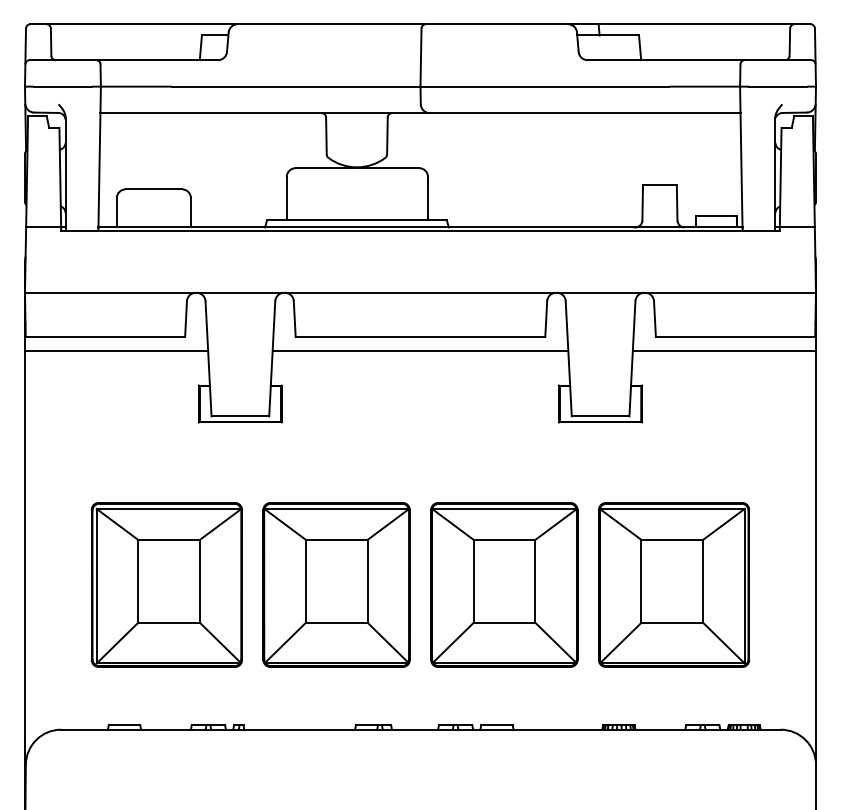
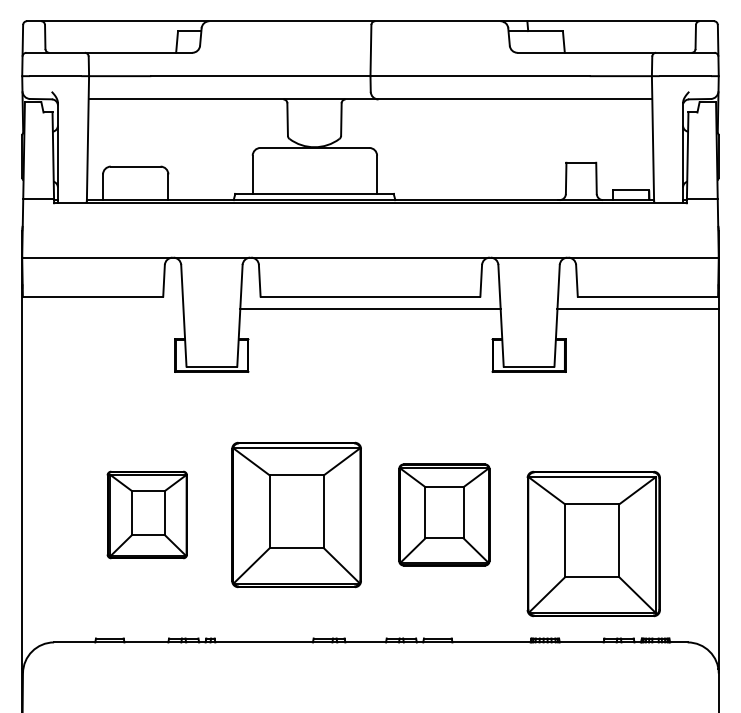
line: (116, 350) -> (102, 308), removed
part: (167, 584) -> (147, 514), size x0.6
part: (504, 584) -> (444, 514), size x0.7
part: (673, 584) -> (593, 543), moved

